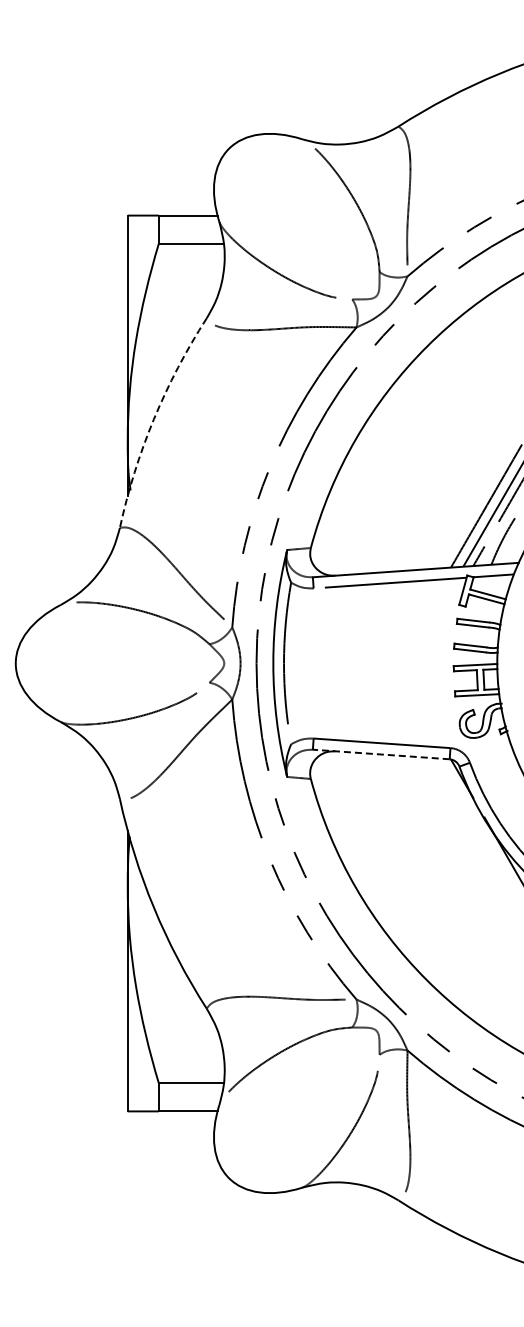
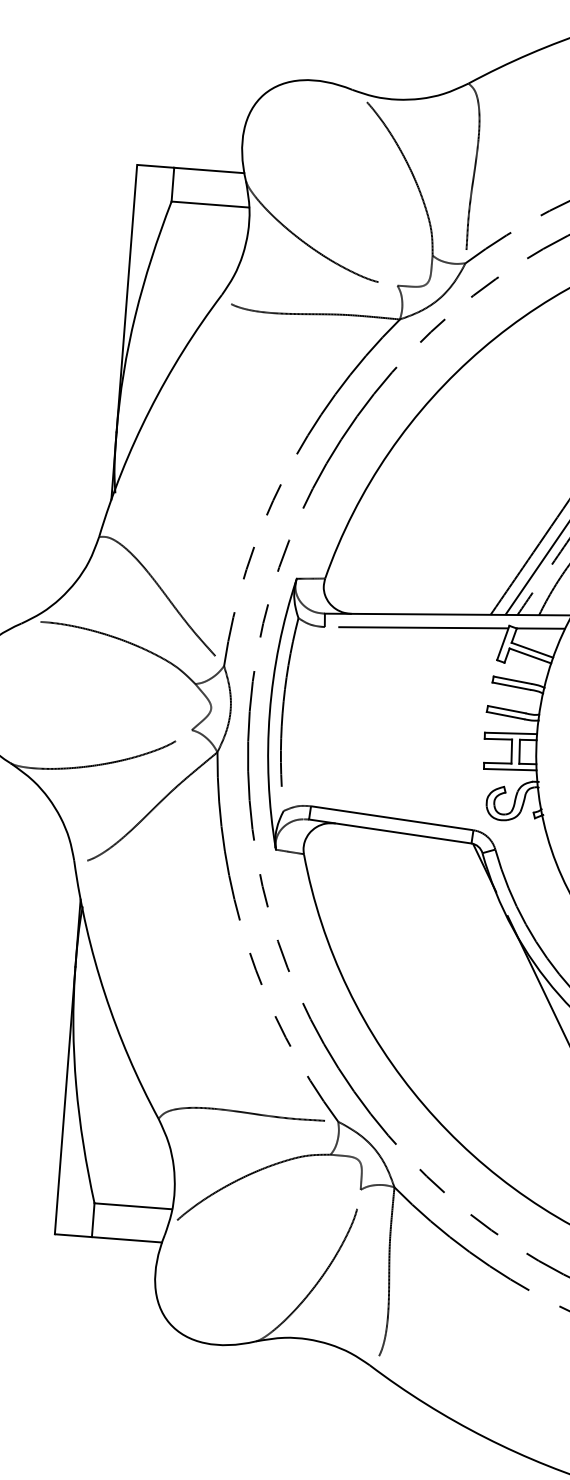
arc: (153, 419) -> (149, 410), dashed -> solid
line: (381, 754) -> (390, 831), dashed -> solid

